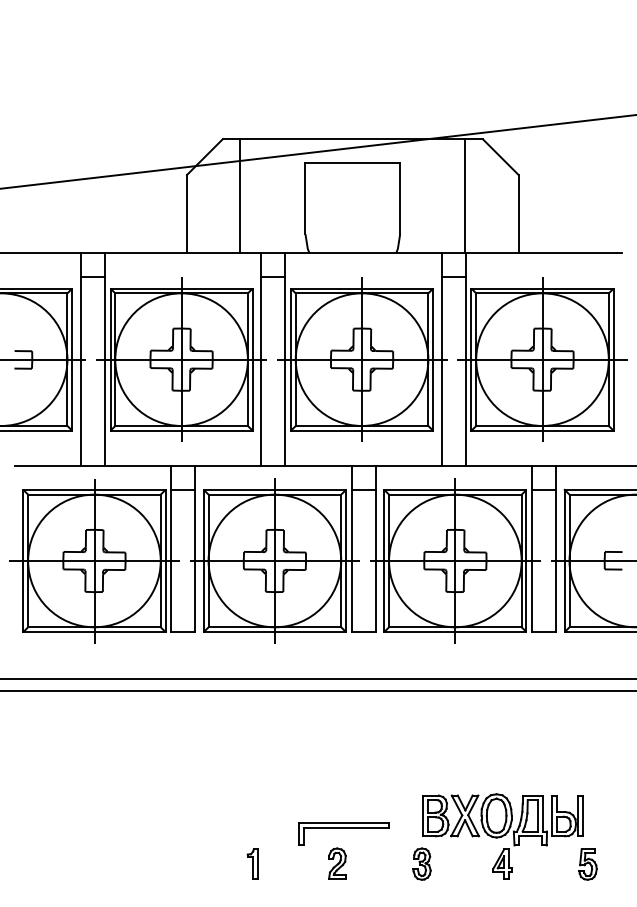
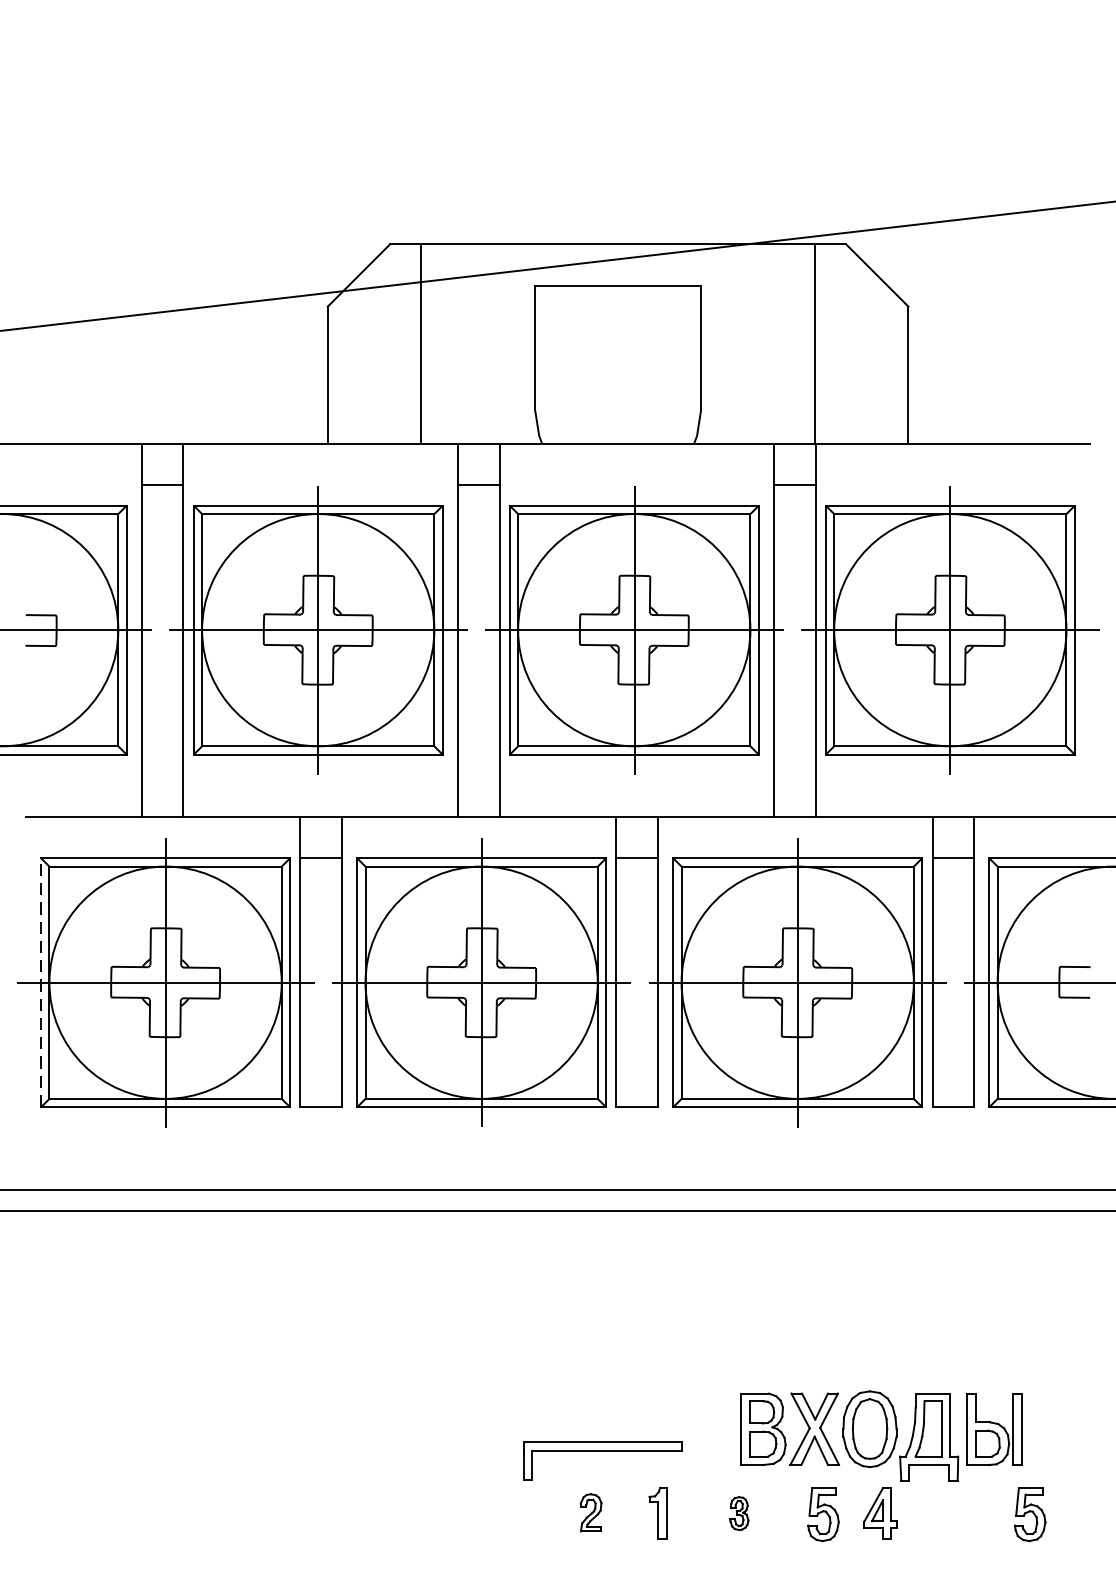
line: (23, 560) -> (41, 981), solid -> dashed
part: (252, 863) -> (657, 1512), moved
part: (337, 863) -> (591, 1512), size x0.7
part: (421, 863) -> (738, 1512), size x0.6
part: (469, 864) -> (822, 1514), added

